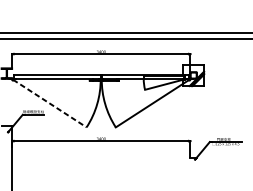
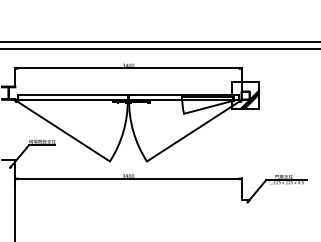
line: (50, 103) -> (63, 131), dashed -> solid

